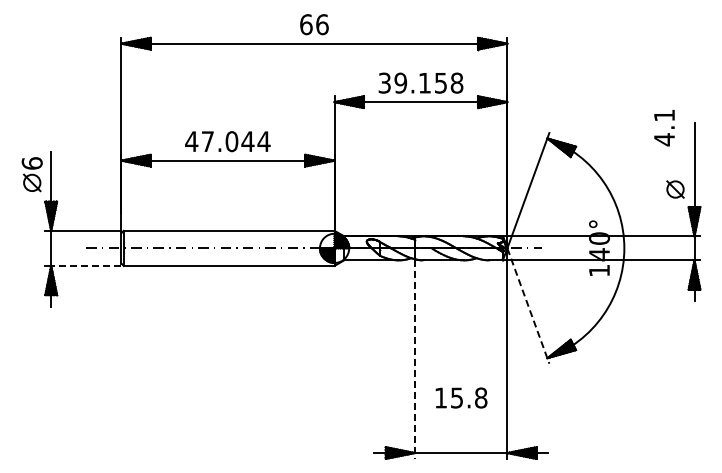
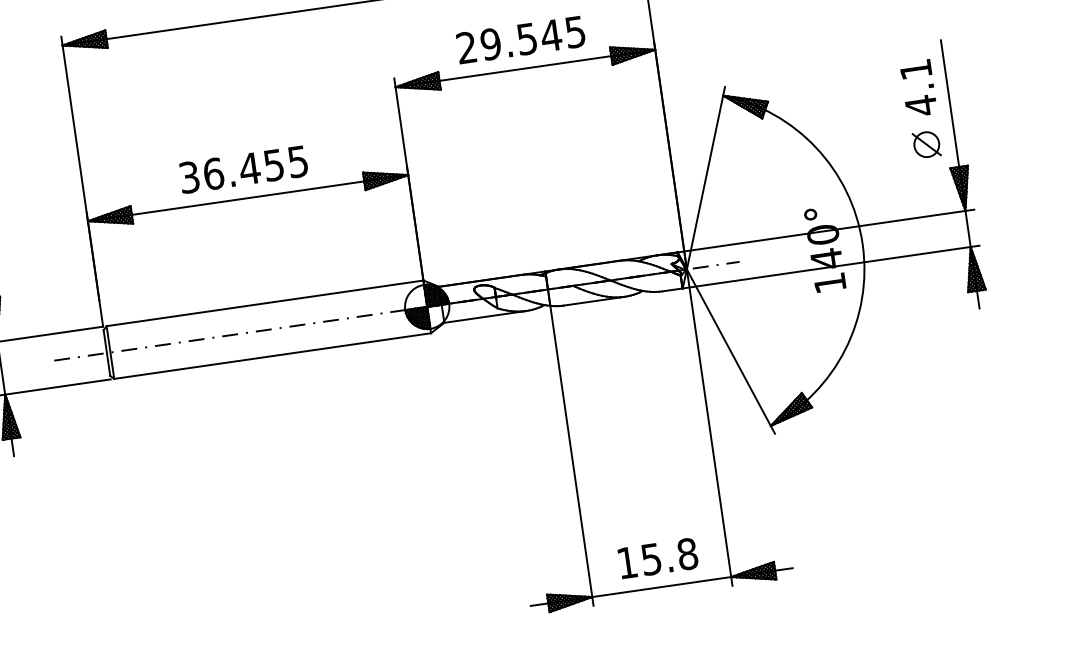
text: (420, 82) -> (520, 39), 39.158 -> 29.545
text: (664, 128) -> (918, 89), moved
text: (227, 141) -> (243, 169), 47.044 -> 36.455
line: (85, 265) -> (56, 386), dashed -> solid
line: (528, 306) -> (731, 352), dashed -> solid
line: (414, 360) -> (571, 458), dashed -> solid
text: (461, 397) -> (658, 557), moved

